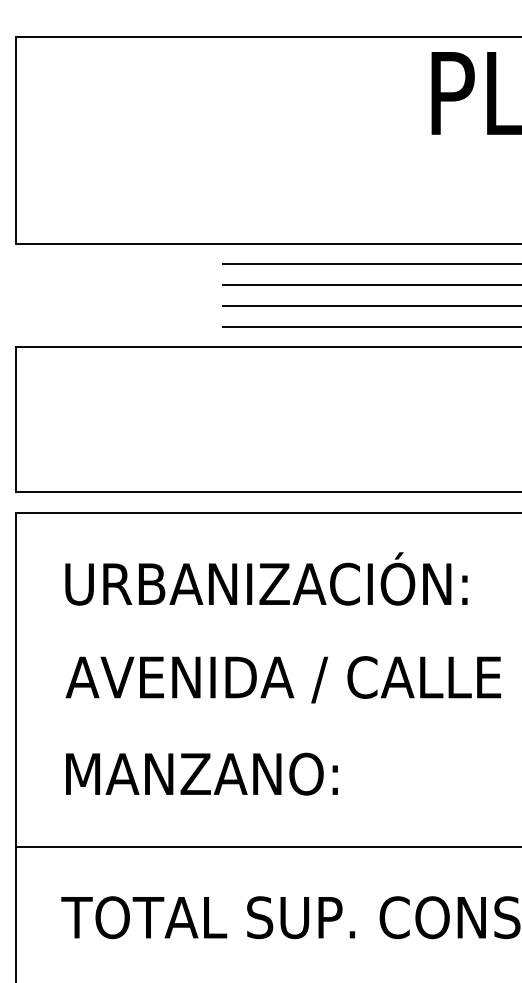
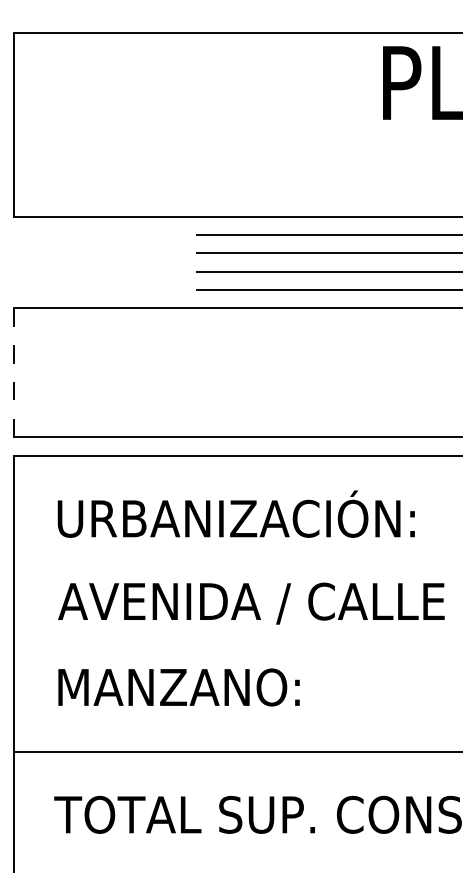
line: (15, 419) -> (13, 372), solid -> dashed

